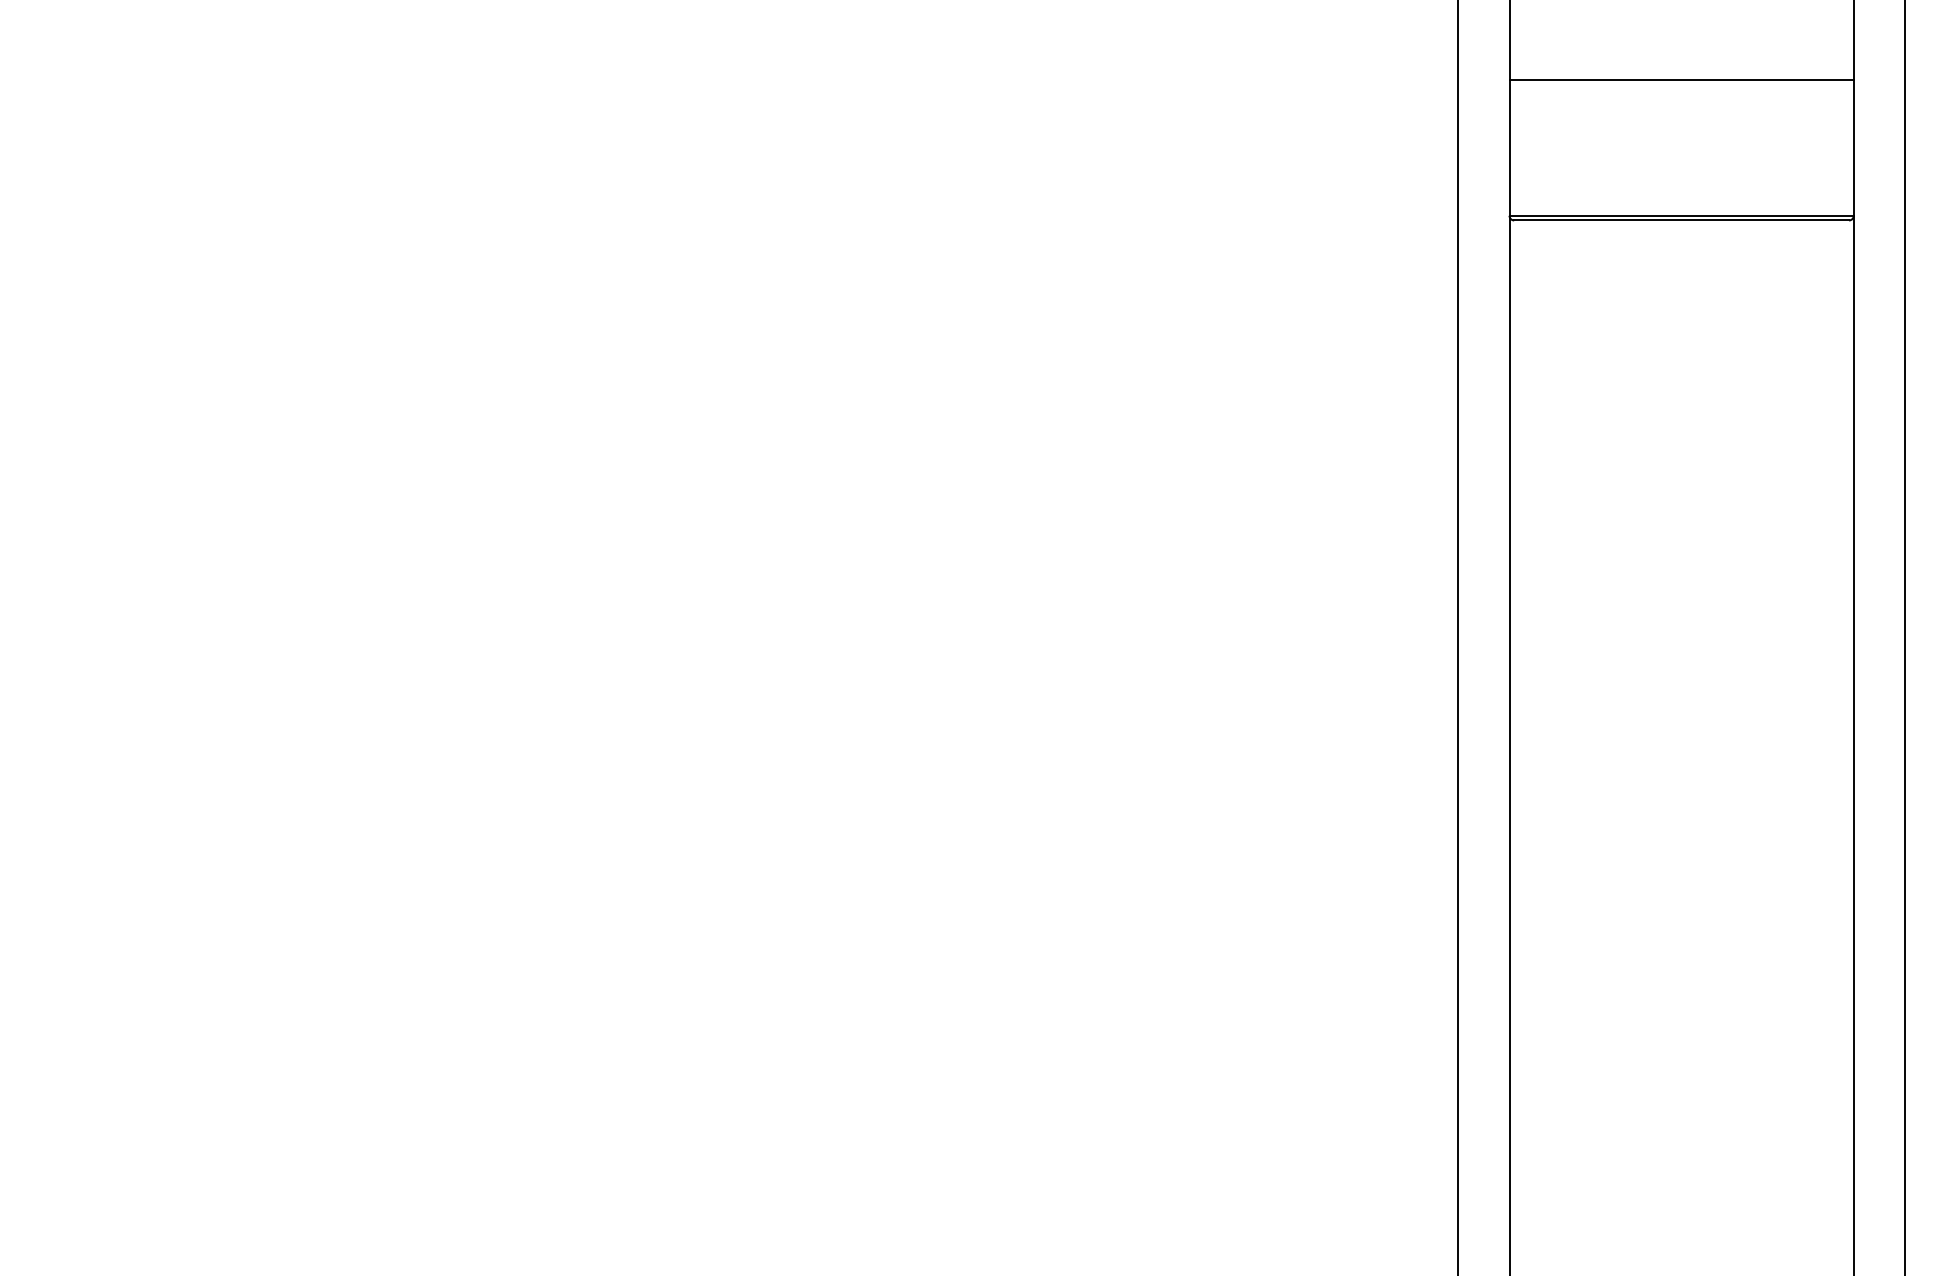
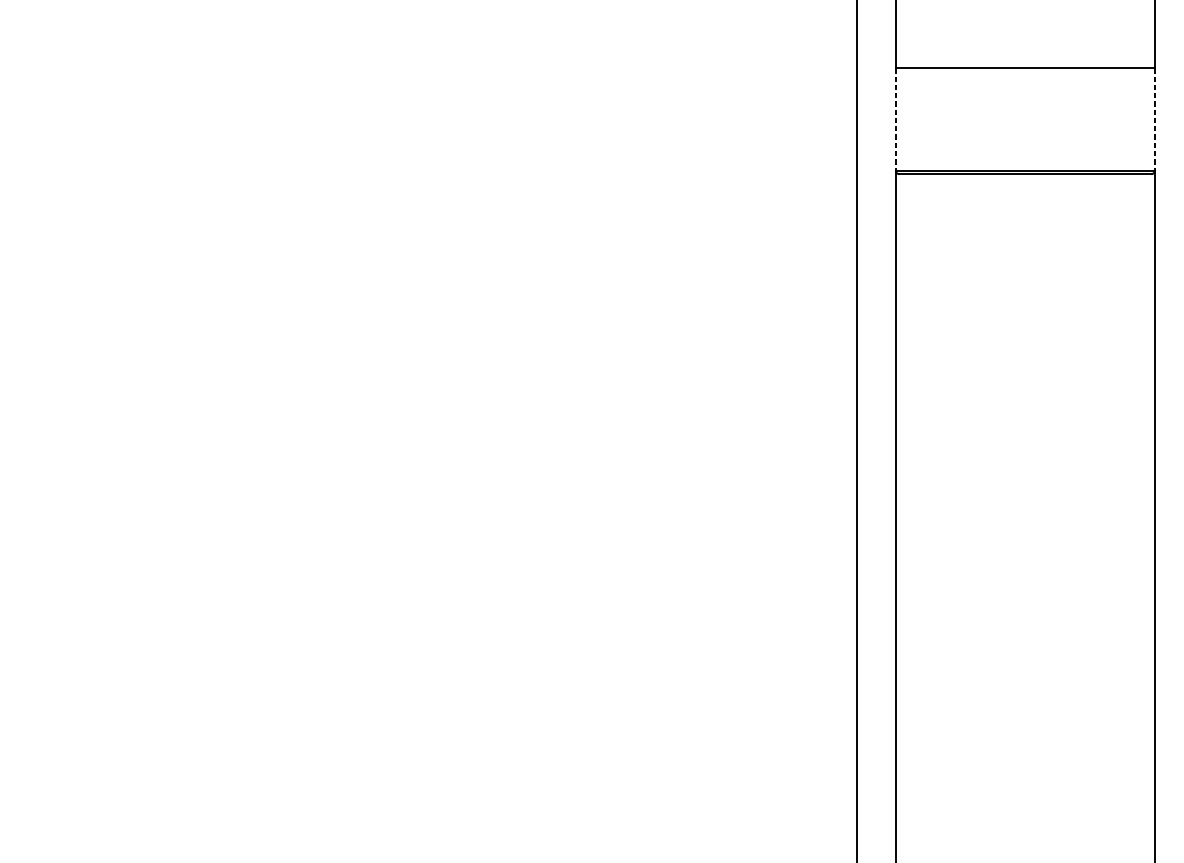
line: (1509, 148) -> (895, 120), solid -> dashed
line: (1853, 148) -> (1154, 120), solid -> dashed

